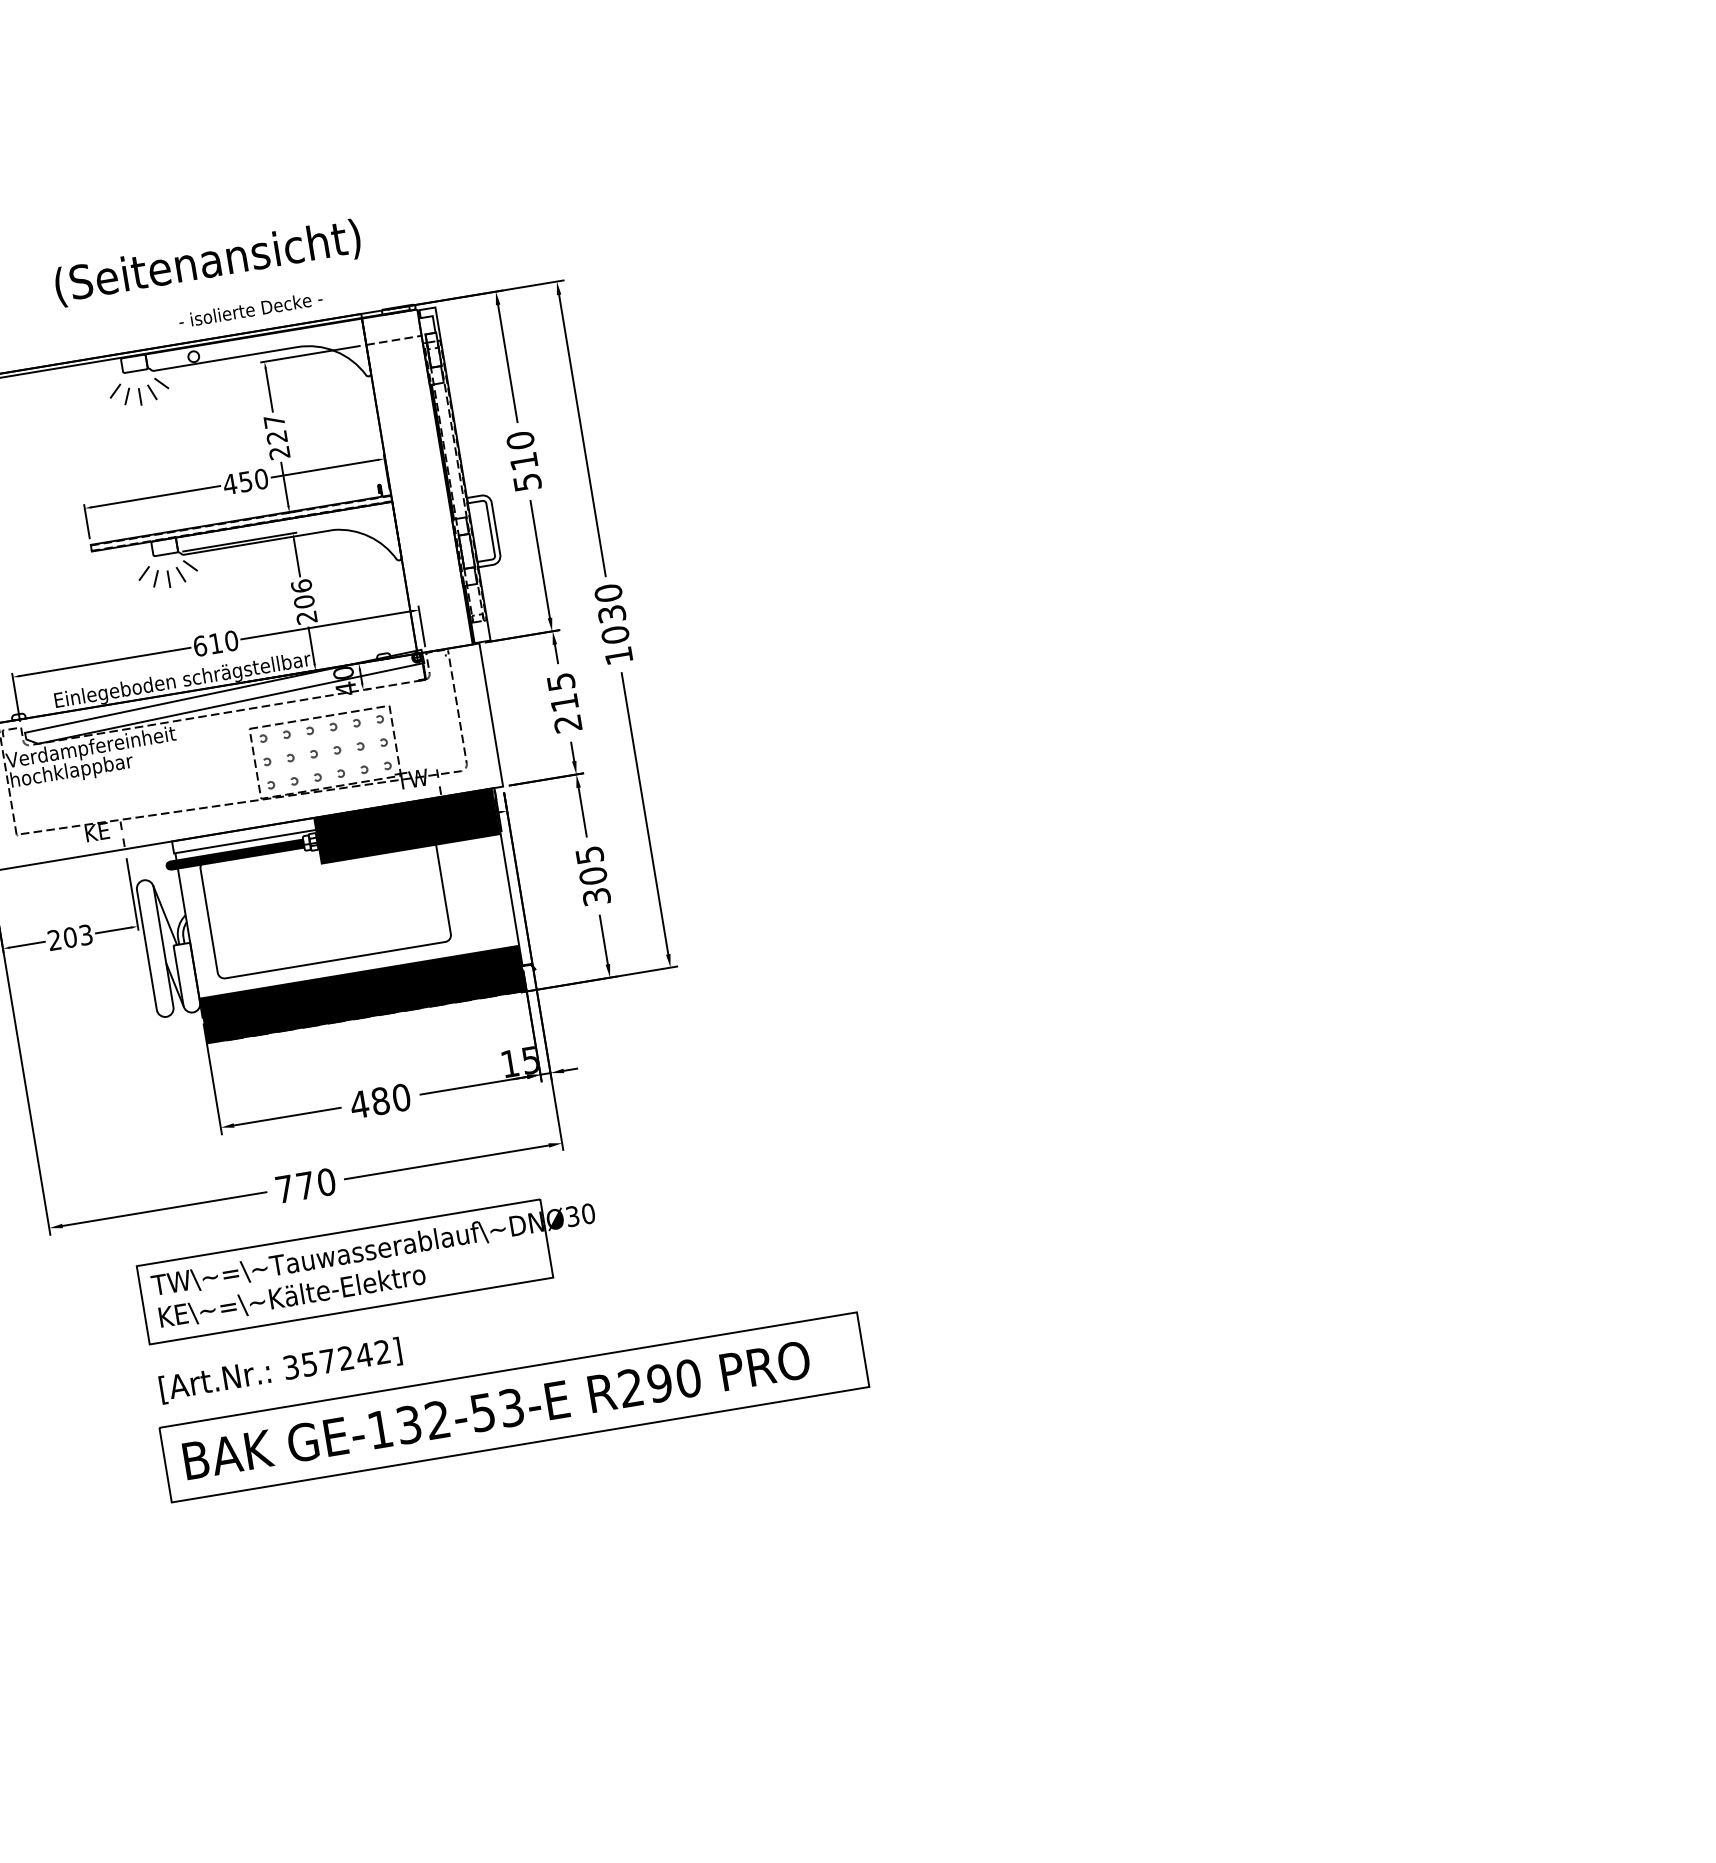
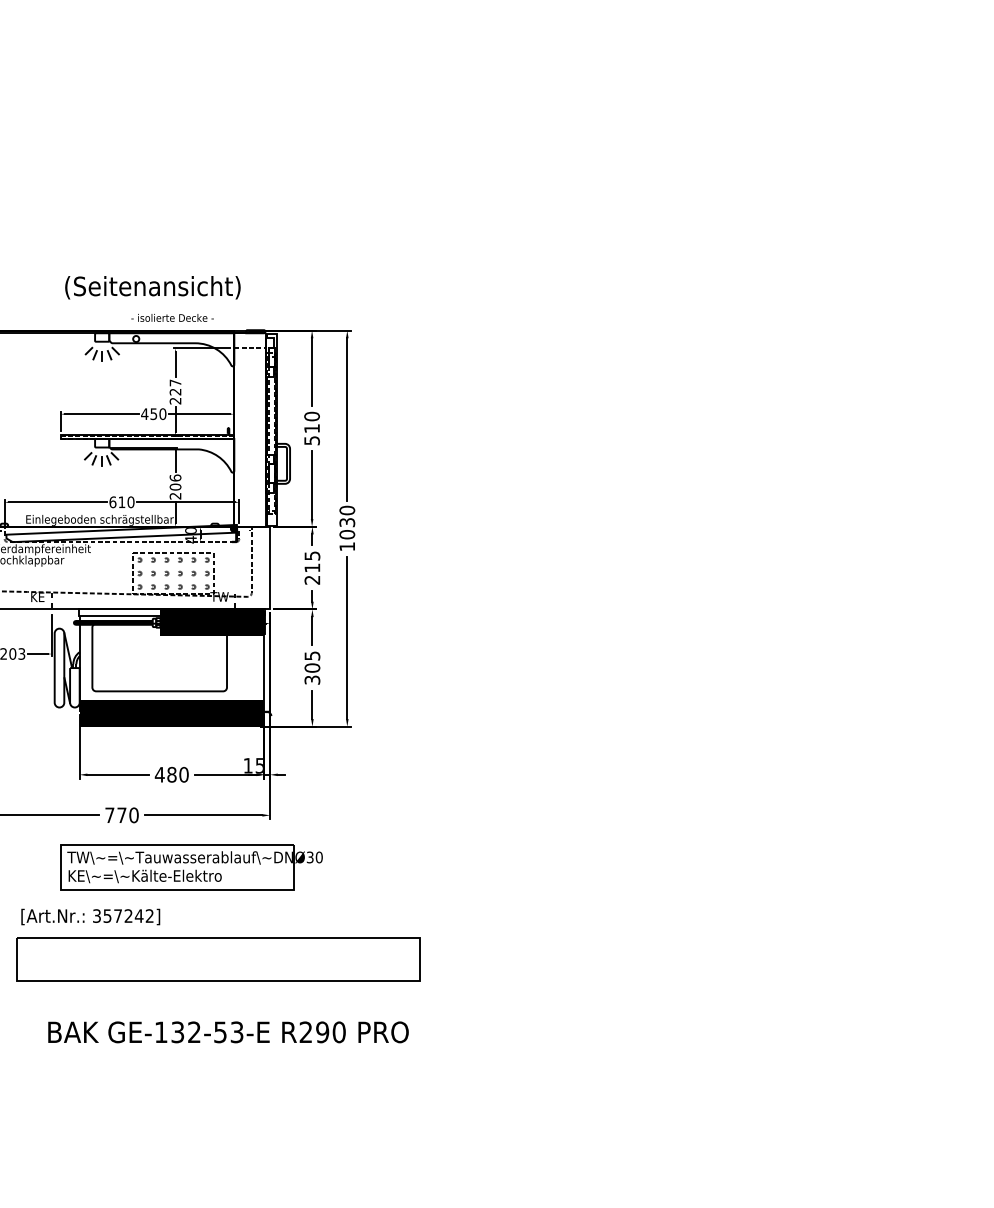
part: (370, 1267) -> (191, 867), moved
text: (496, 1410) -> (228, 1032), moved

